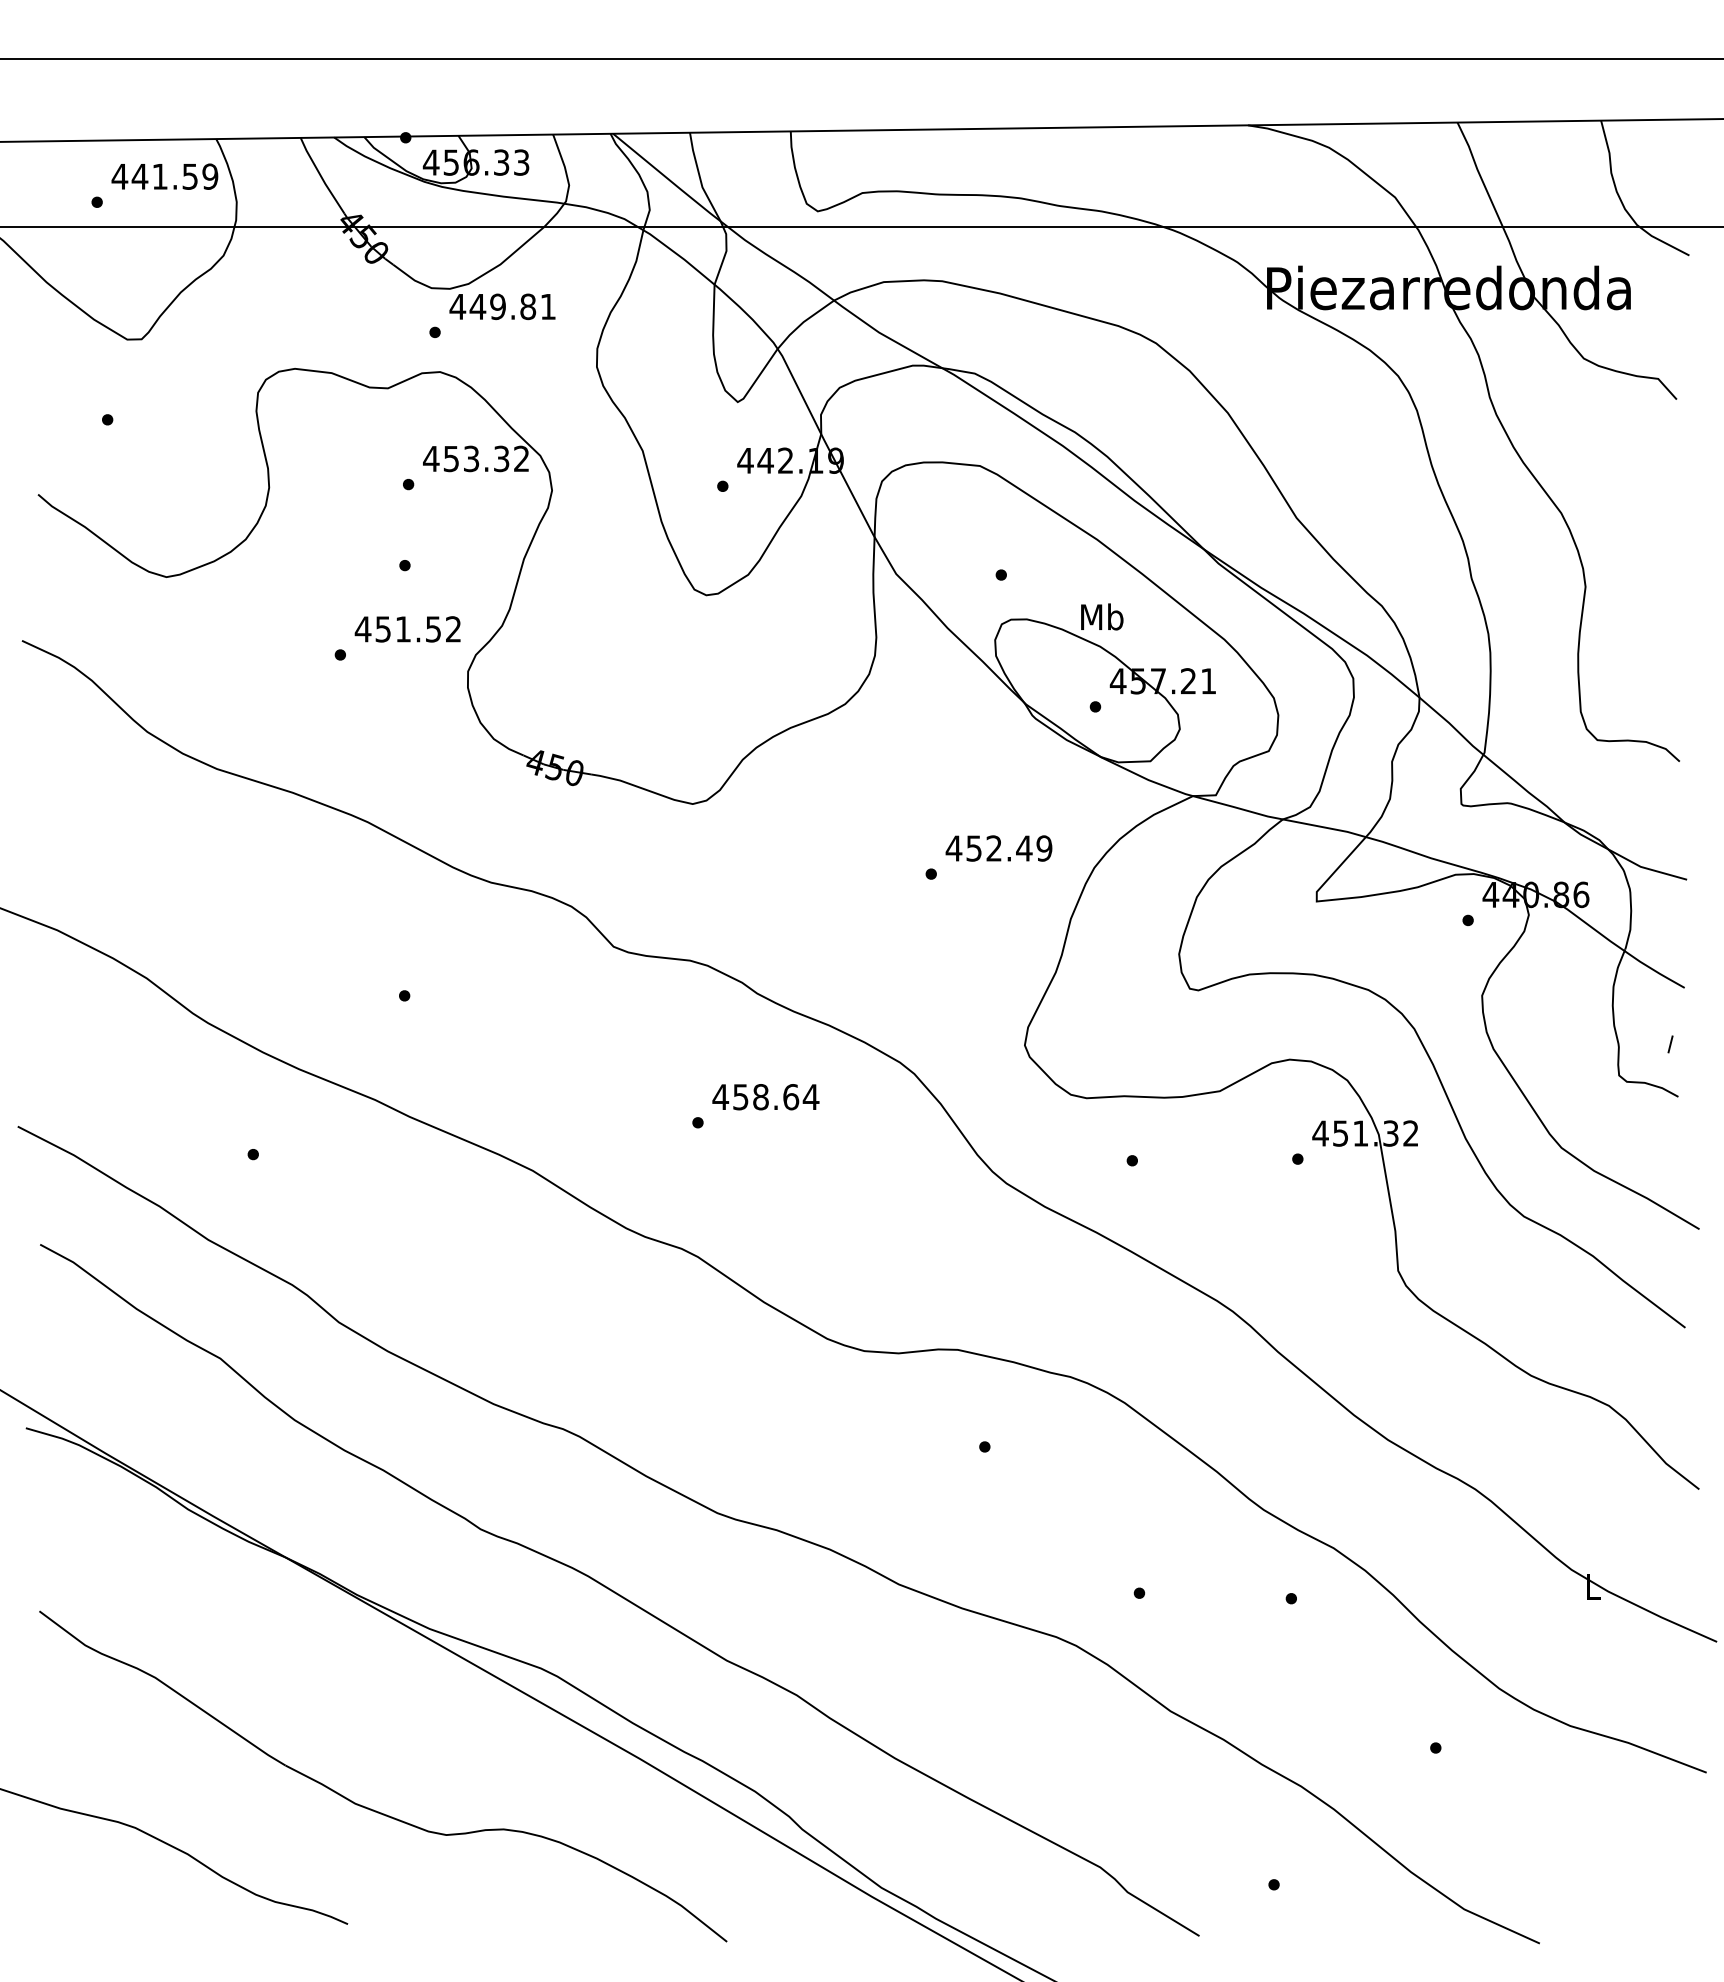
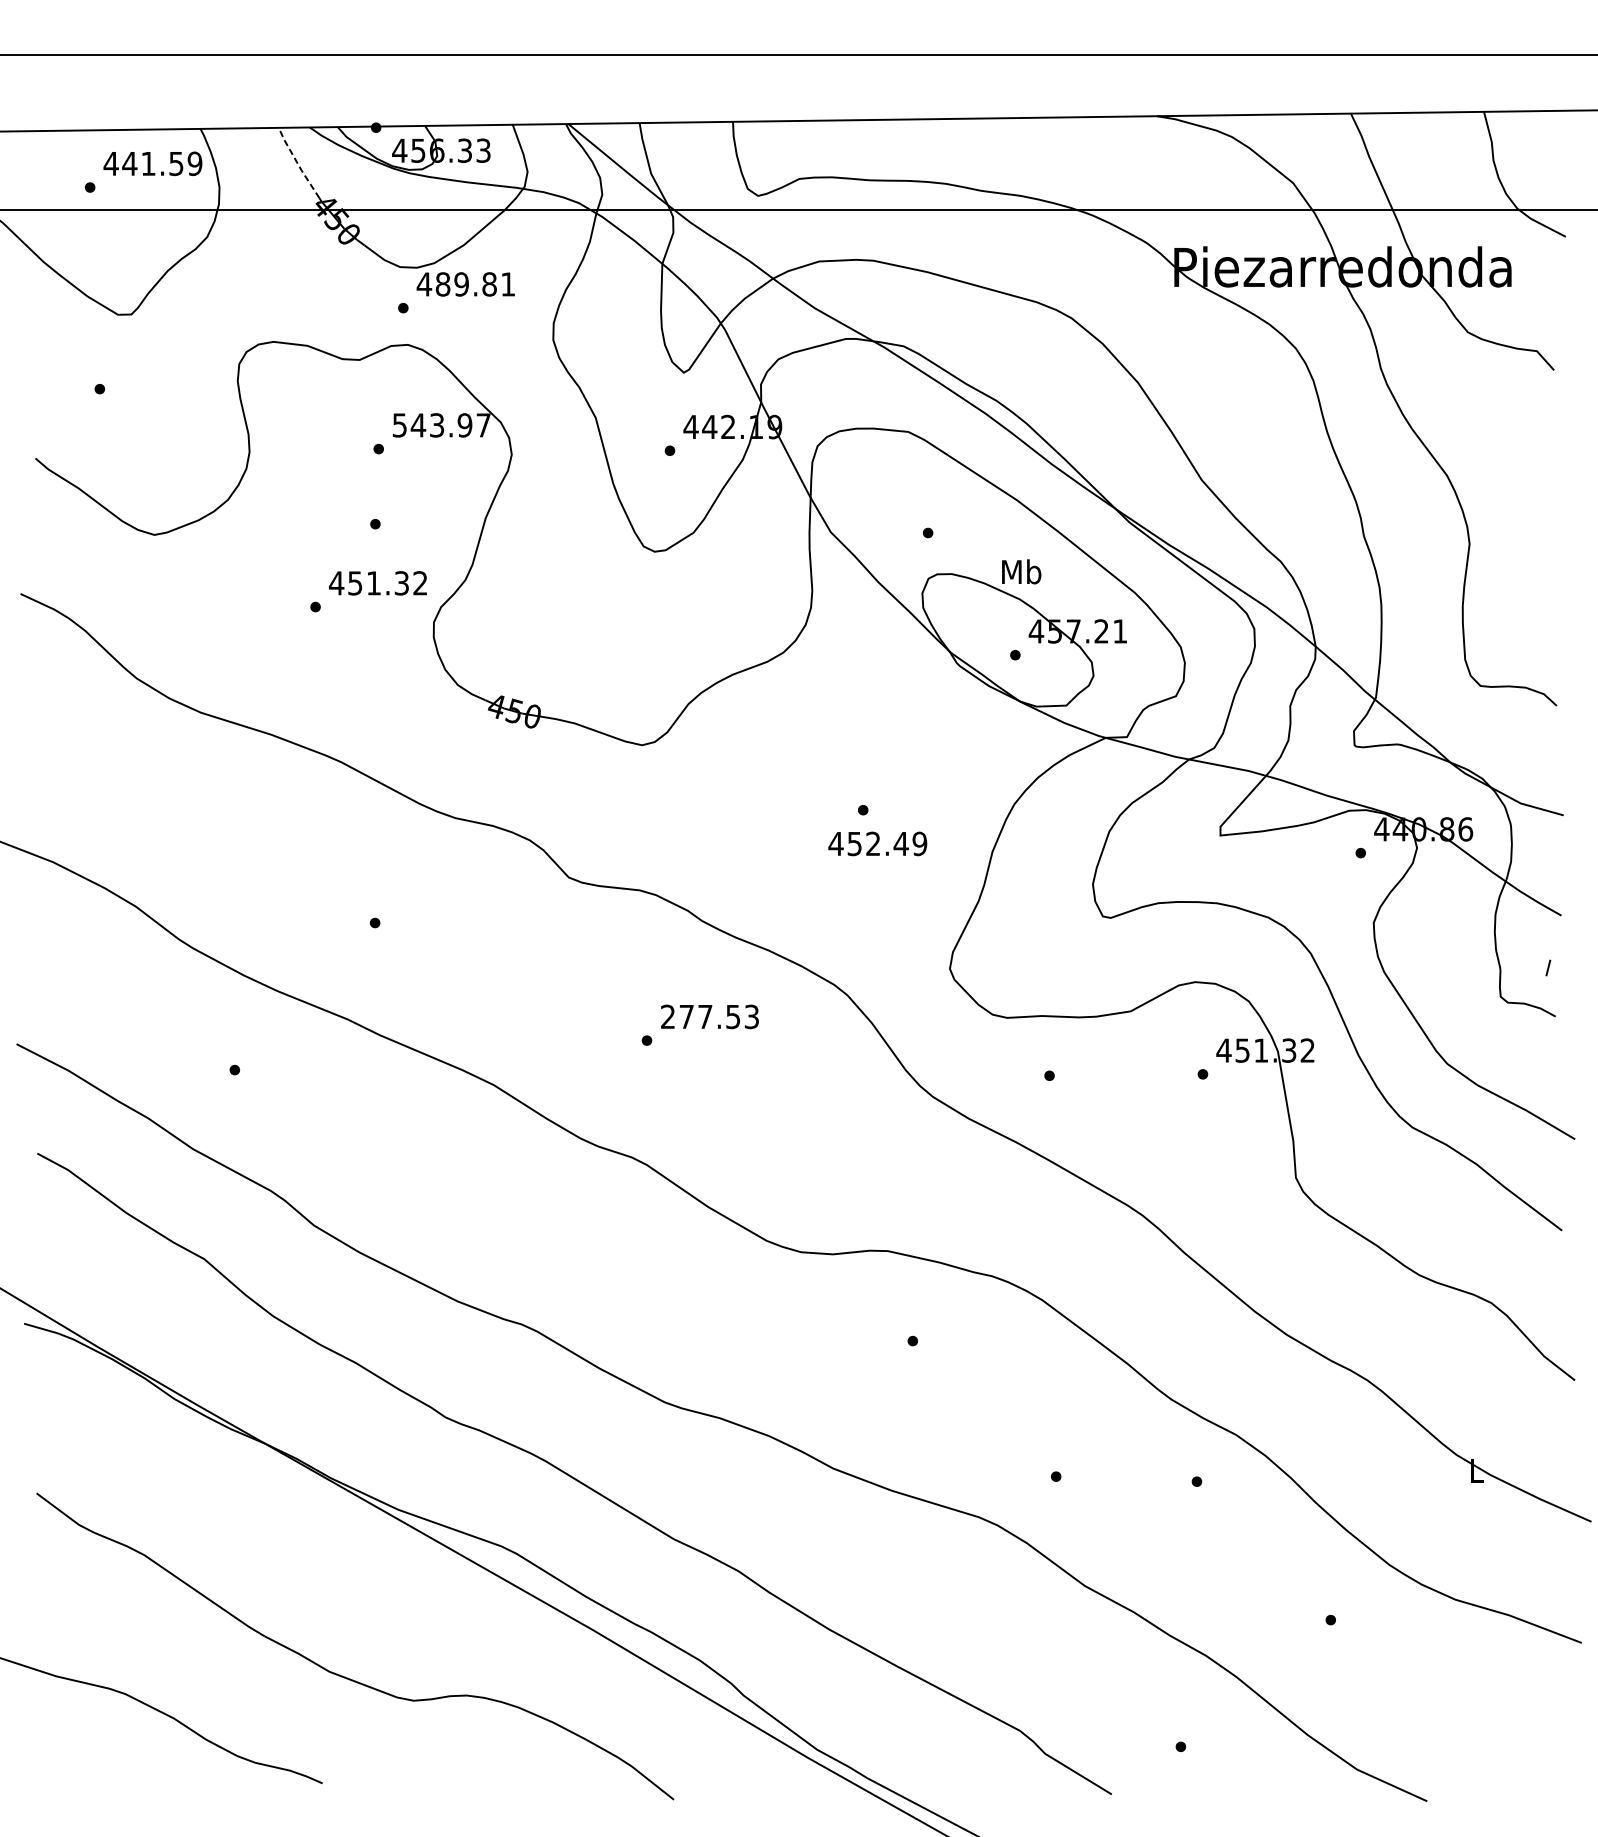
line: (321, 176) -> (298, 163), solid -> dashed
text: (477, 306) -> (442, 284), 449.81 -> 489.81
text: (476, 458) -> (441, 424), 453.32 -> 543.97
text: (433, 628) -> (401, 582), 451.52 -> 451.32
text: (998, 848) -> (877, 843), moved
text: (765, 1097) -> (709, 1017), 458.64 -> 277.53

